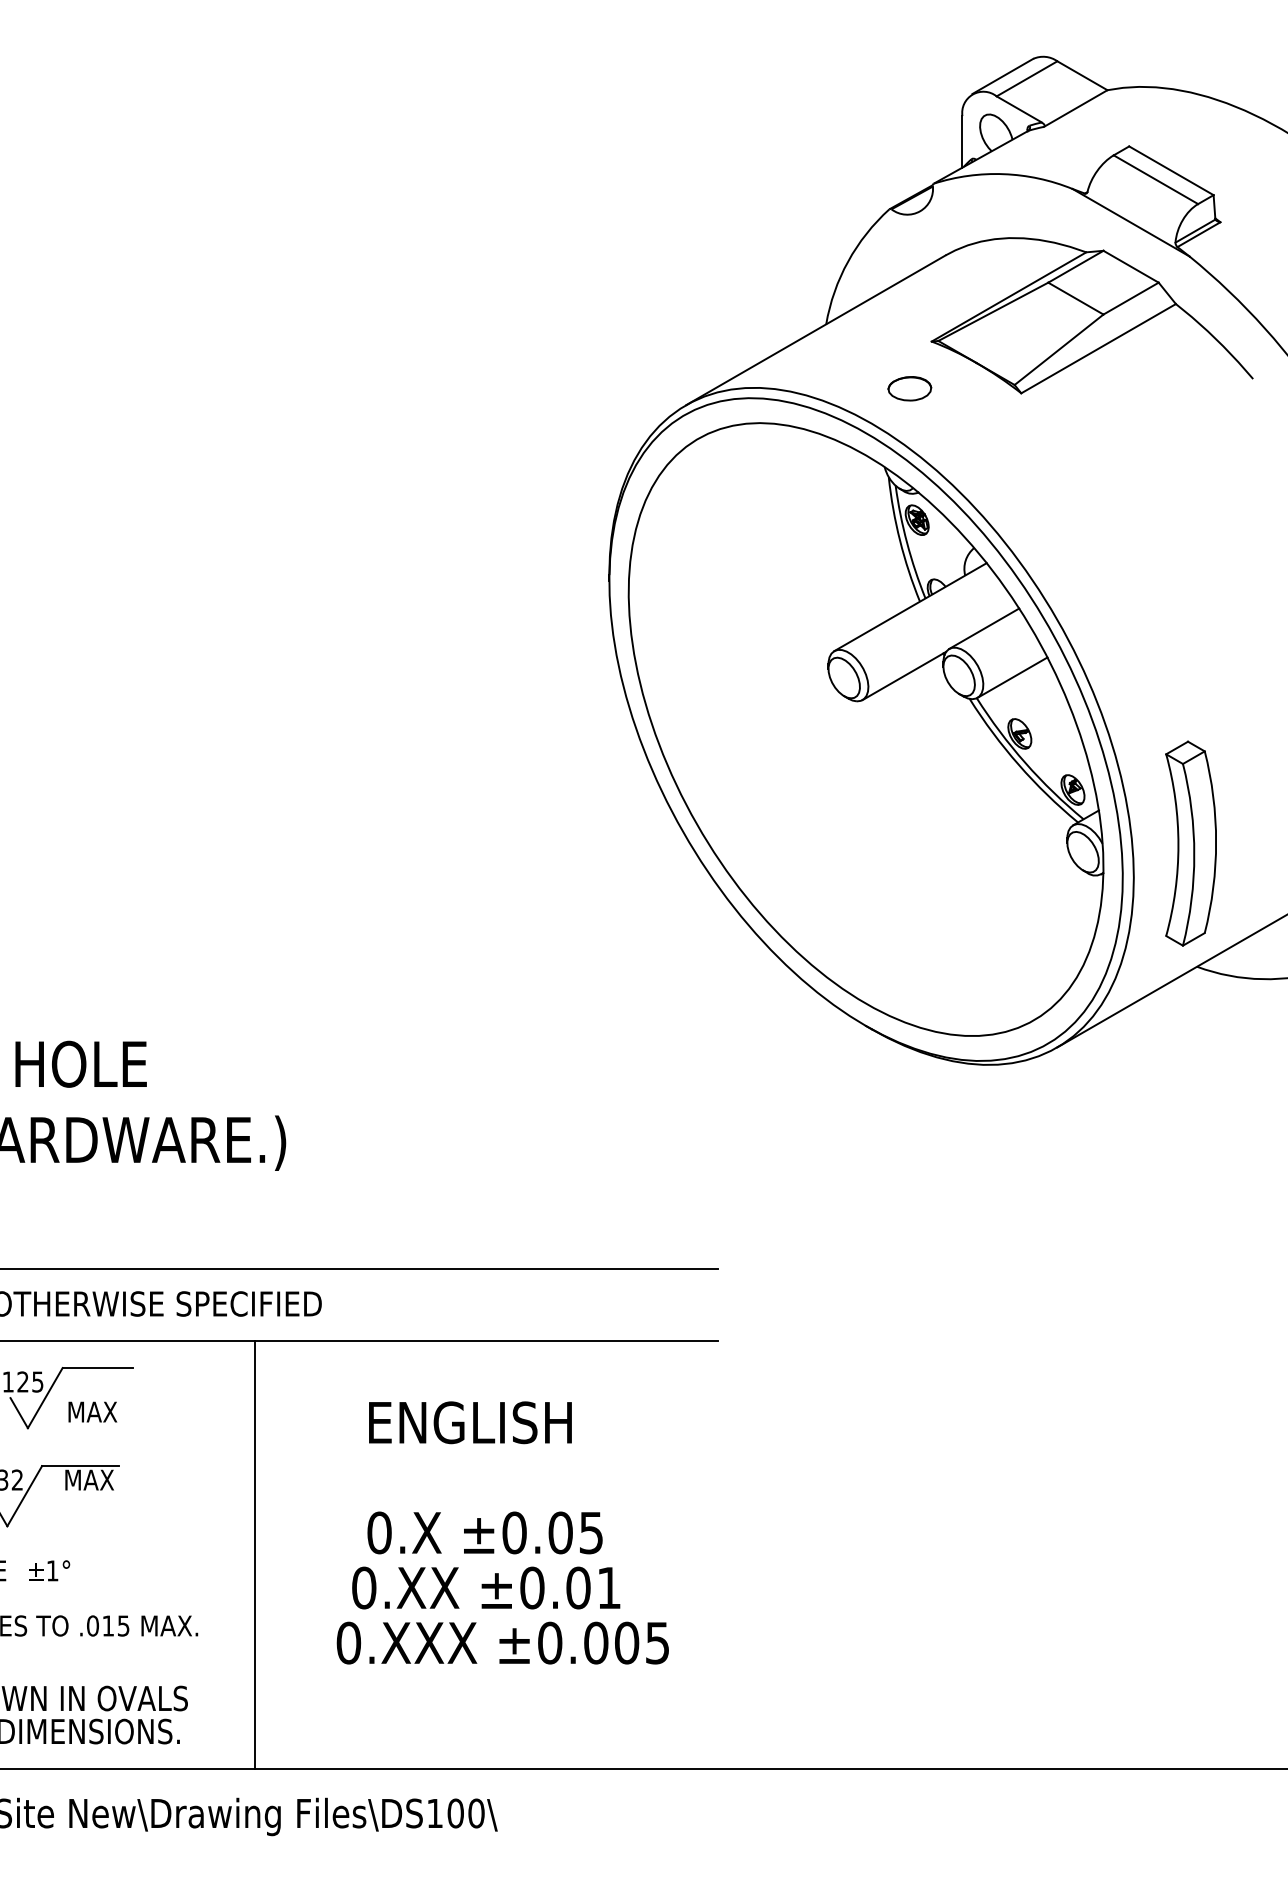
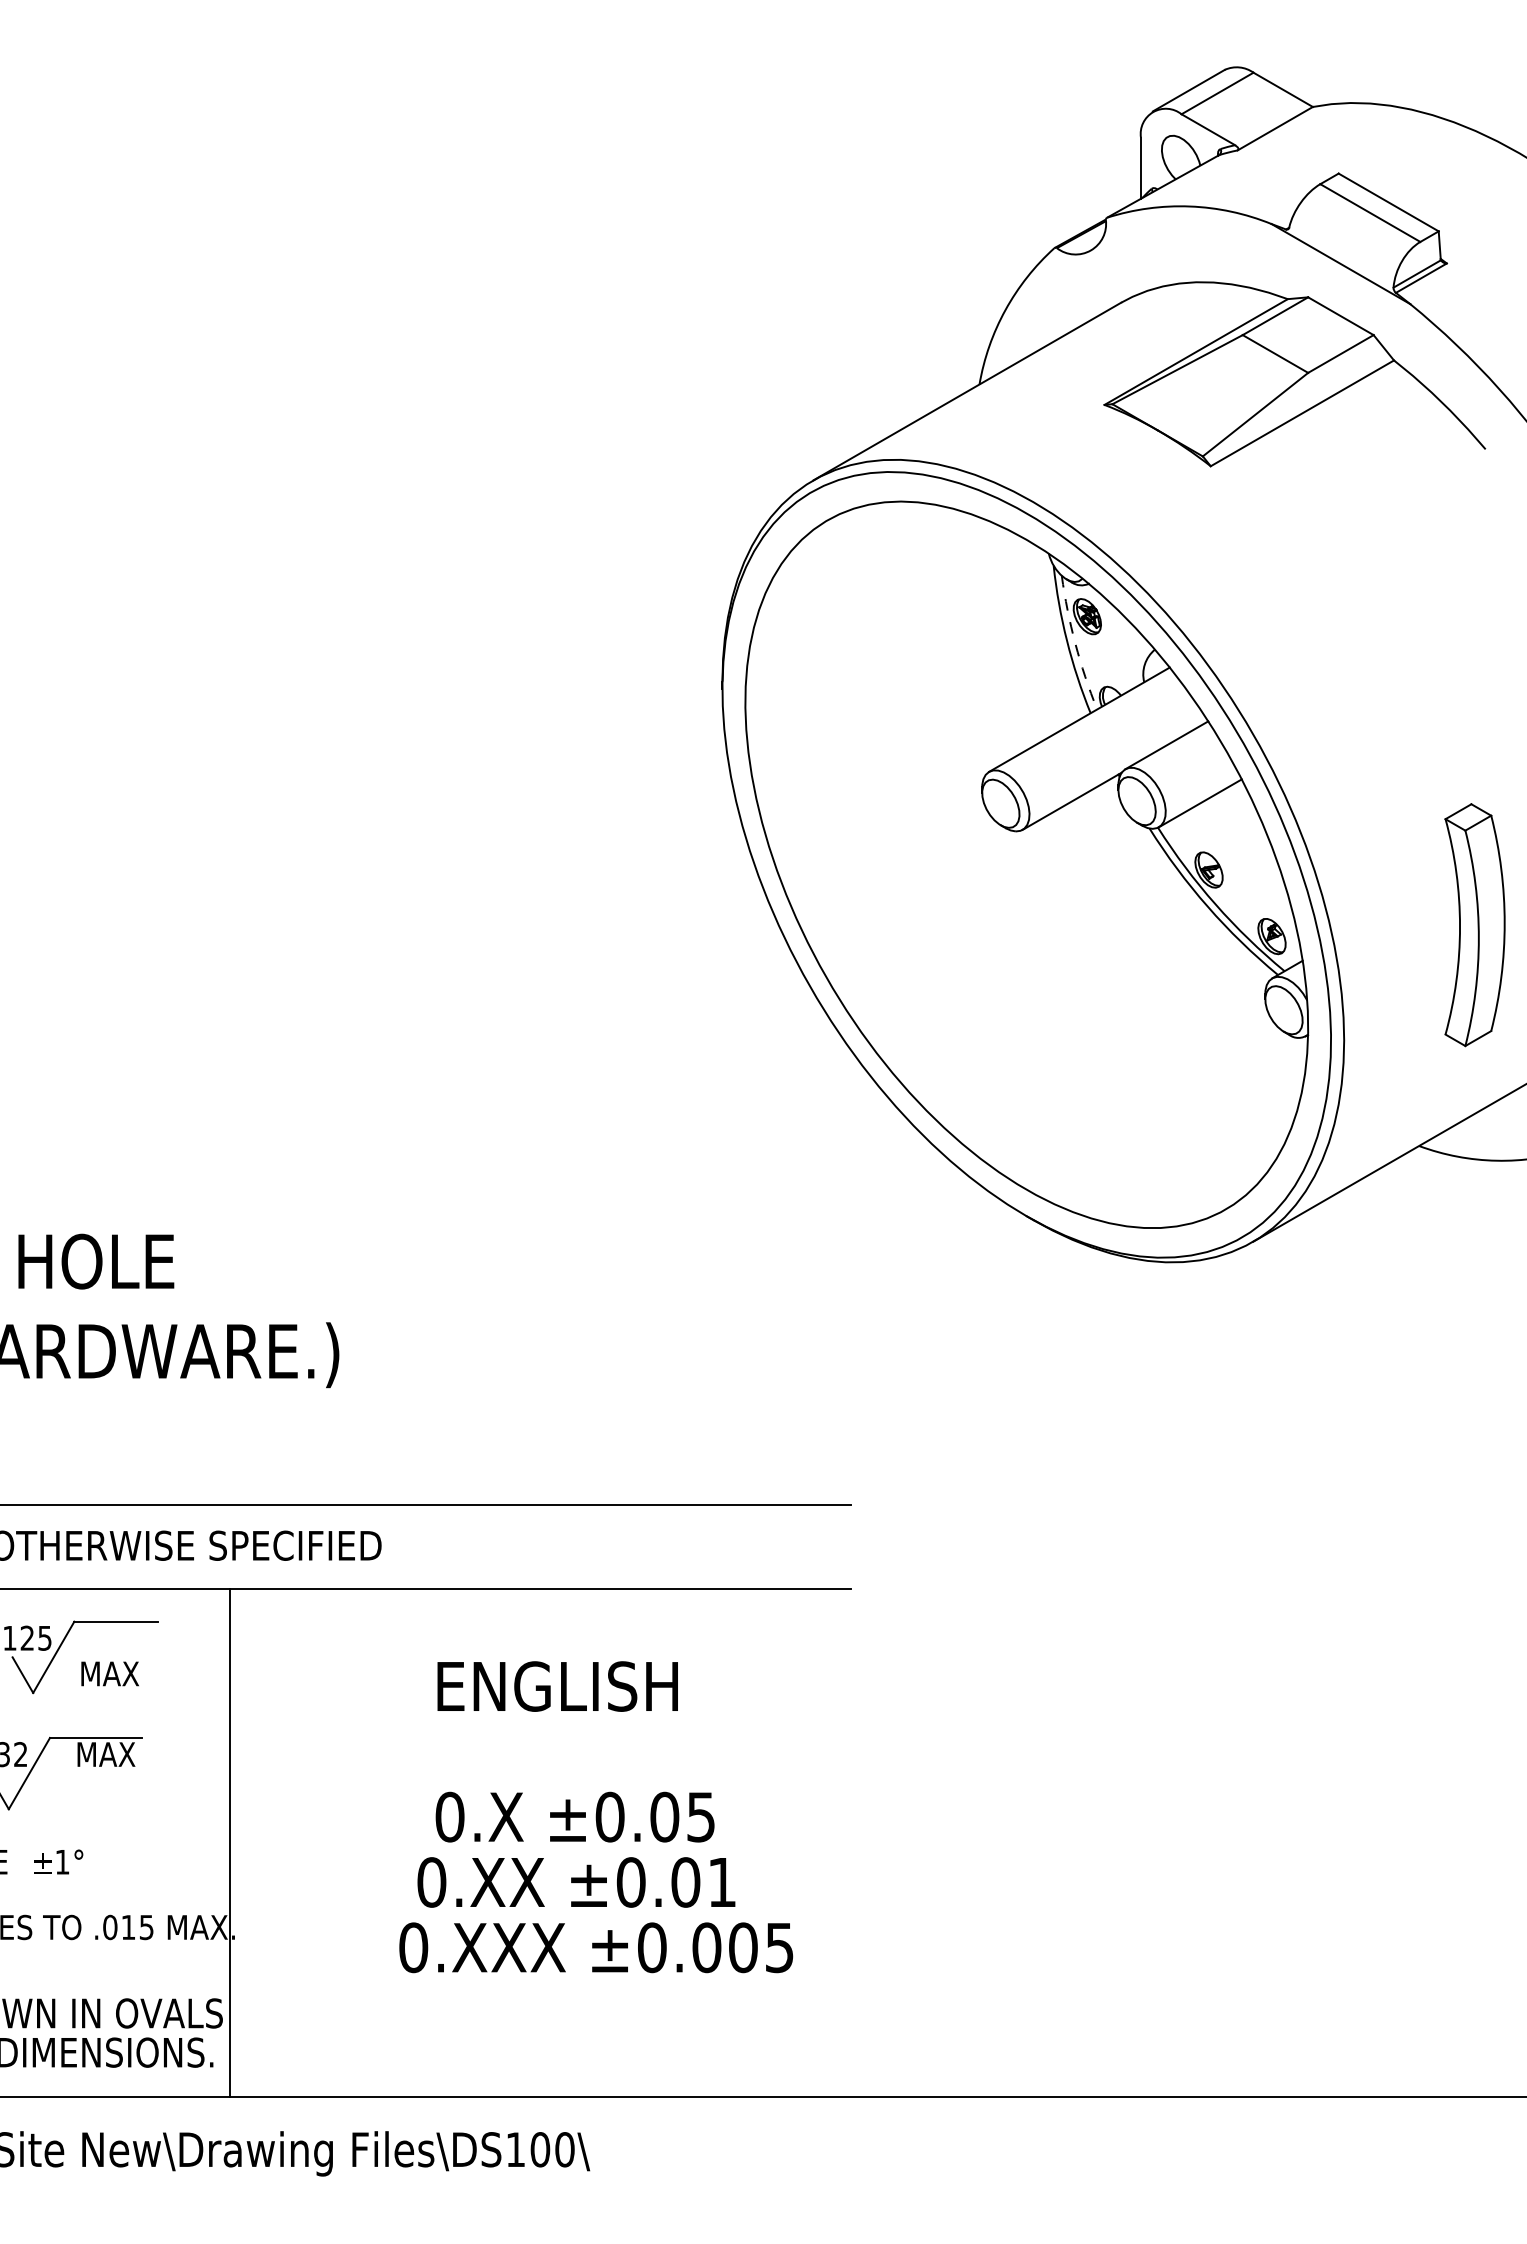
part: (909, 388) -> (1078, 460), removed
arc: (907, 542) -> (1075, 643), solid -> dashed
part: (1190, 844) -> (1474, 925), moved
line: (255, 1555) -> (229, 1843), moved

